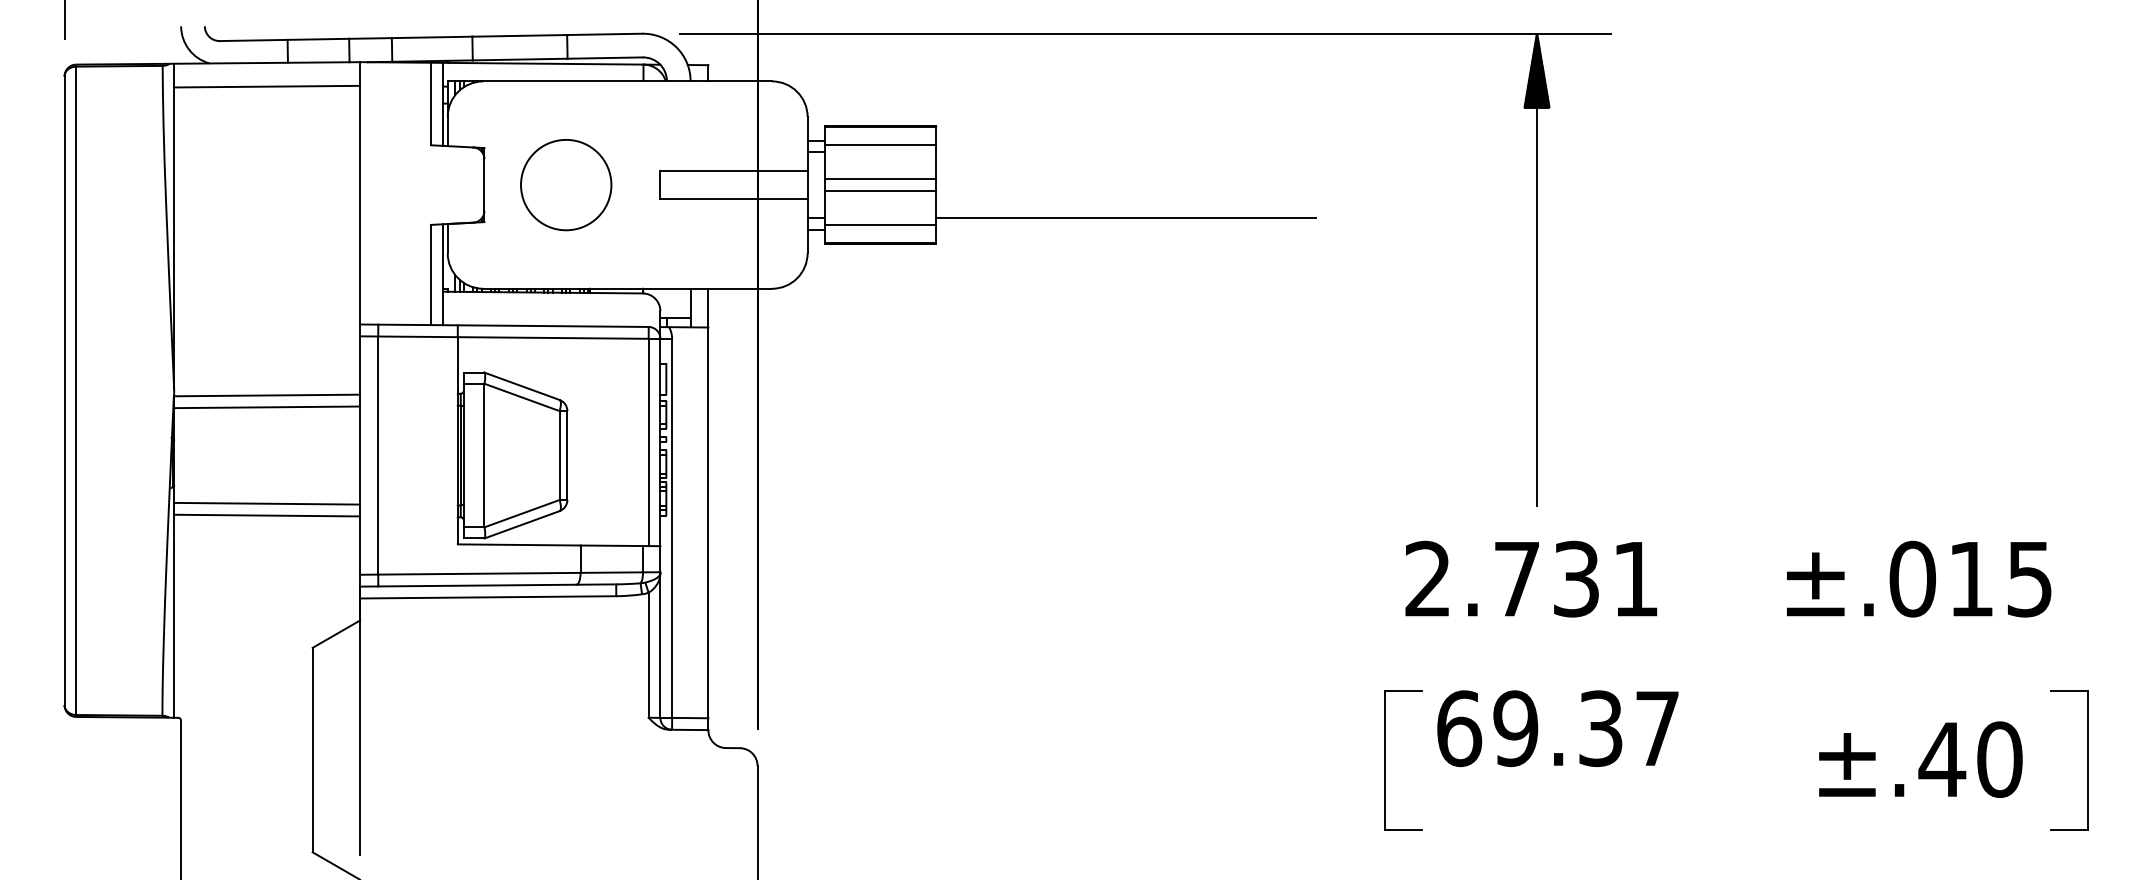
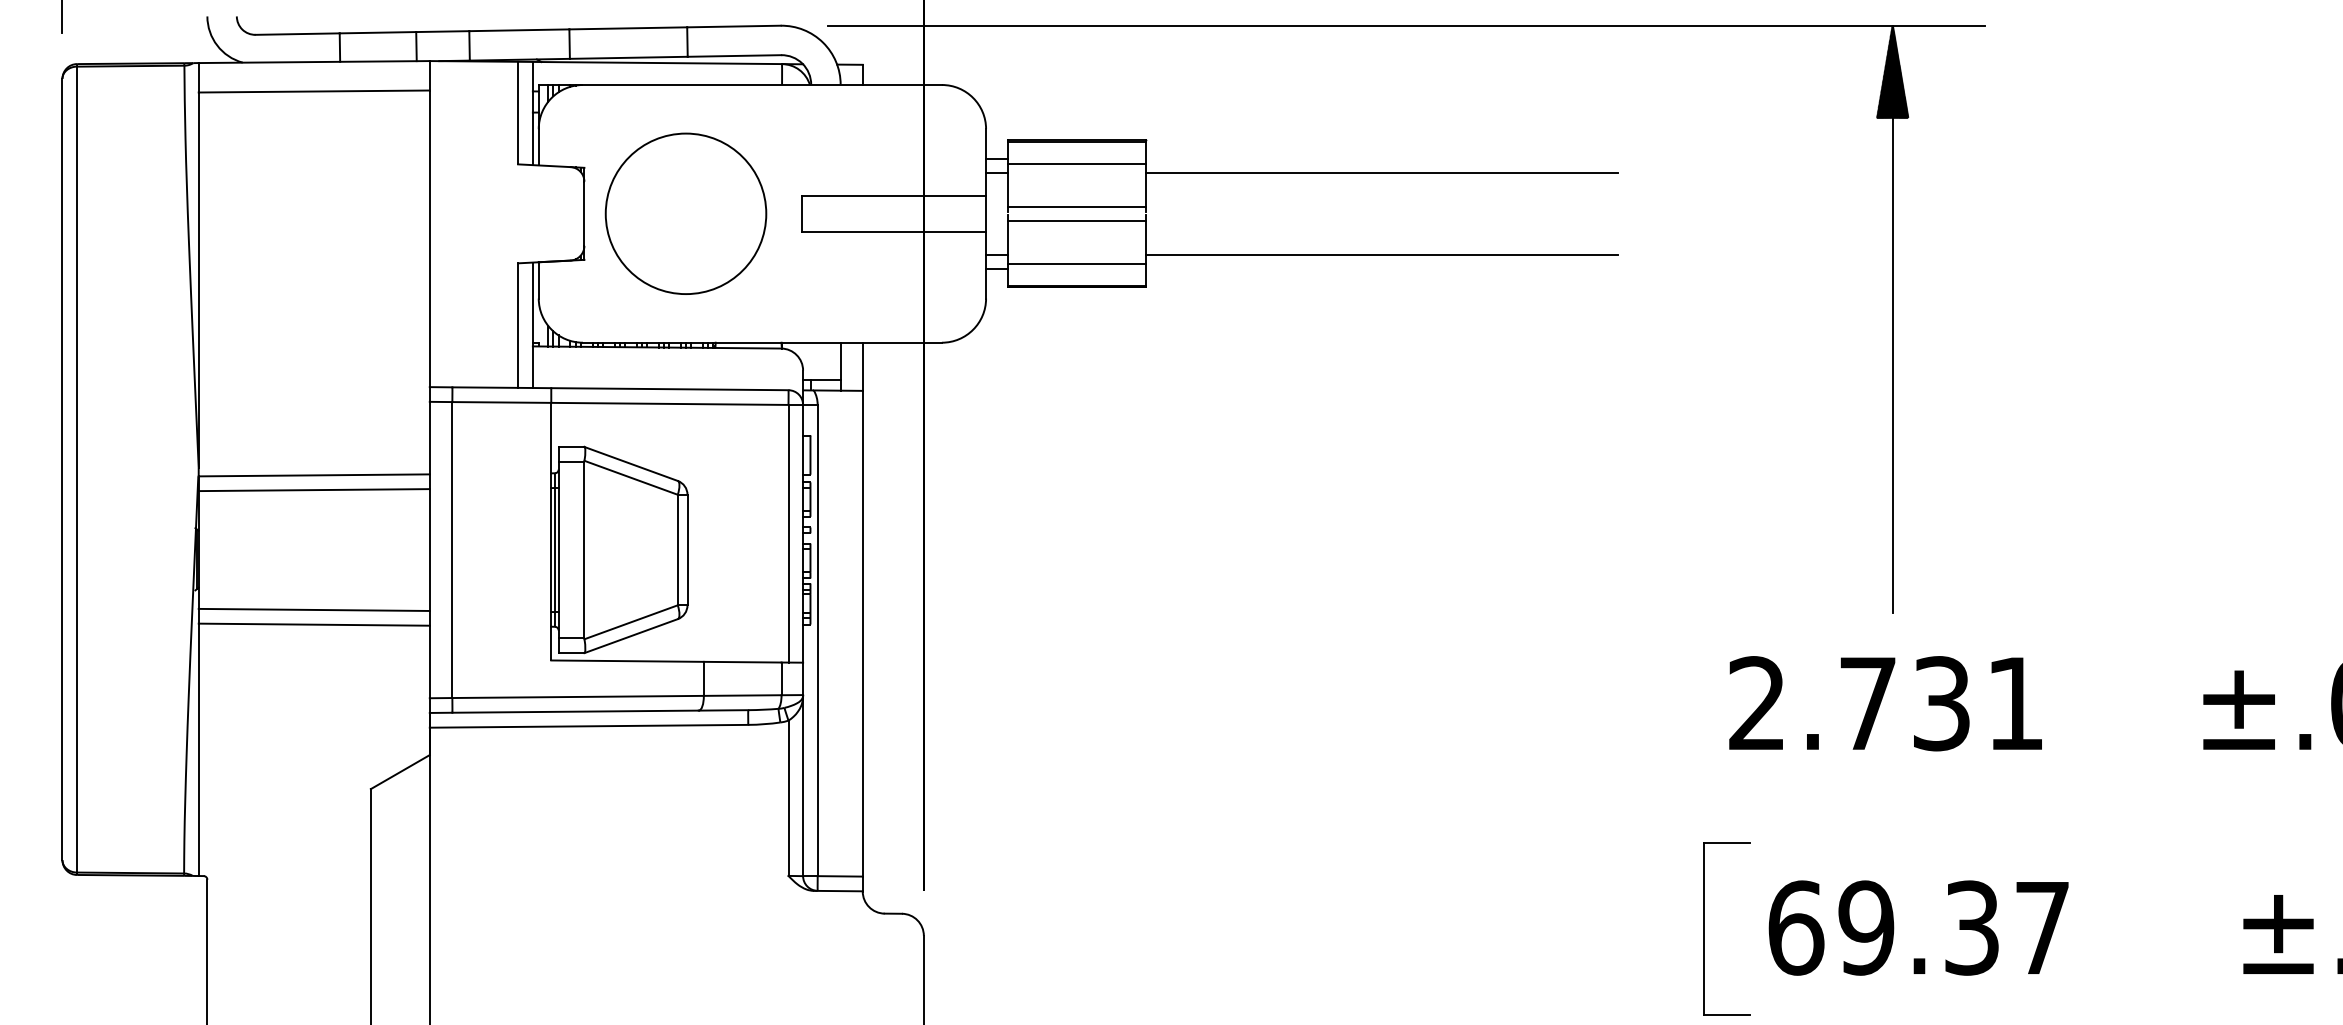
line: (1126, 151) -> (1382, 172), added
circle: (565, 184) -> (685, 213), size x1.43
text: (1557, 728) -> (1918, 927), moved

